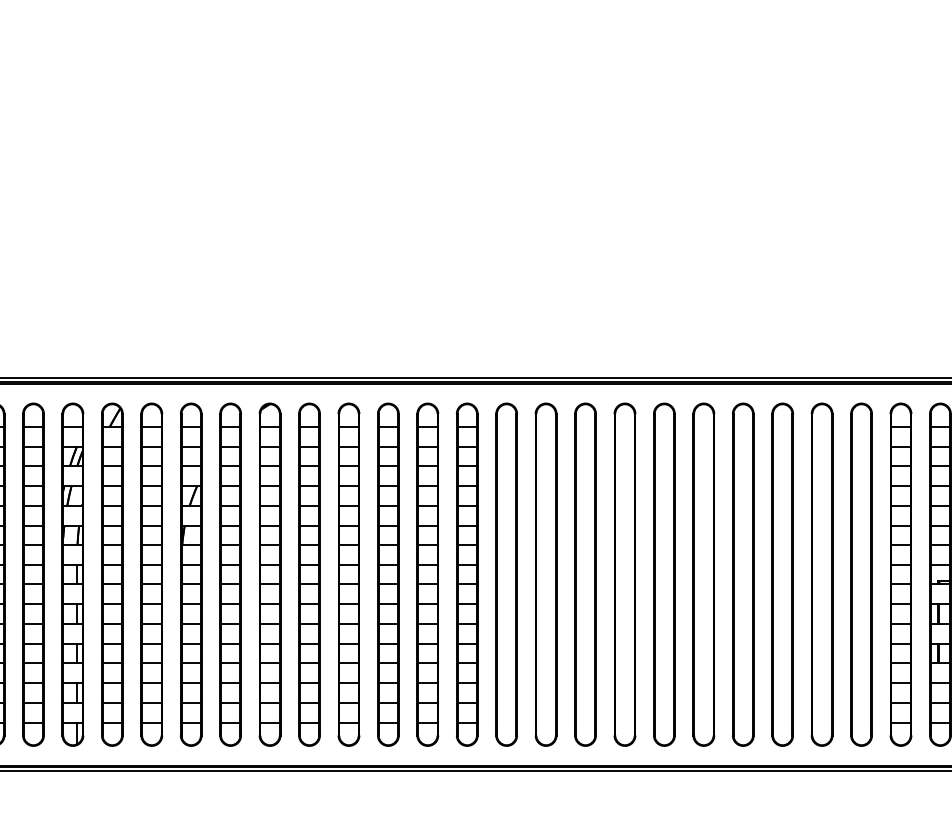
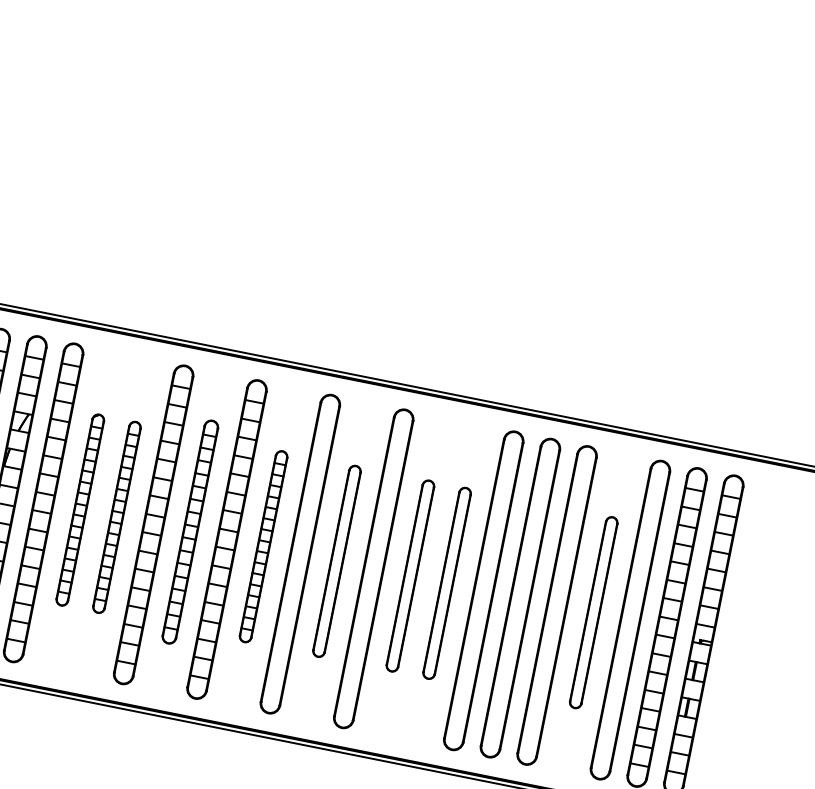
part: (269, 574) -> (79, 509), size x0.6
part: (309, 574) -> (117, 517), size x0.6
part: (388, 574) -> (190, 531), size x0.7
part: (466, 574) -> (263, 546), size x0.6
part: (545, 574) -> (336, 561), size x0.6
part: (624, 574) -> (410, 575), size x0.6
part: (664, 574) -> (447, 583), size x0.6
part: (821, 574) -> (593, 612), size x0.6

